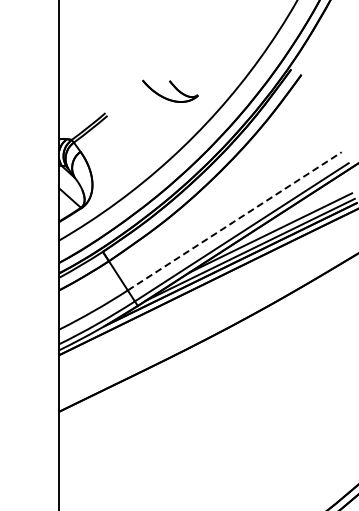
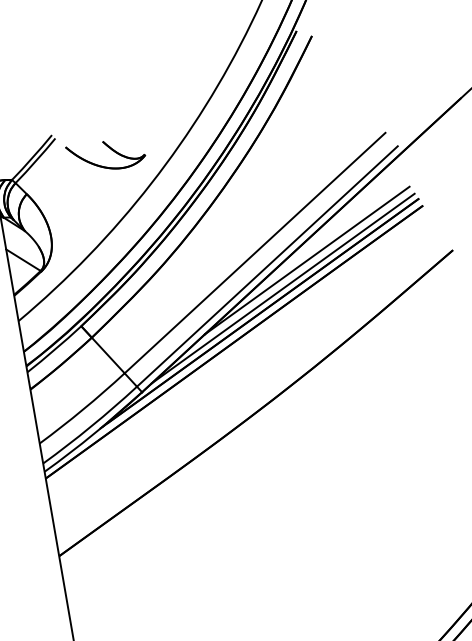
part: (170, 90) -> (106, 154), moved
line: (235, 221) -> (256, 253), dashed -> solid

